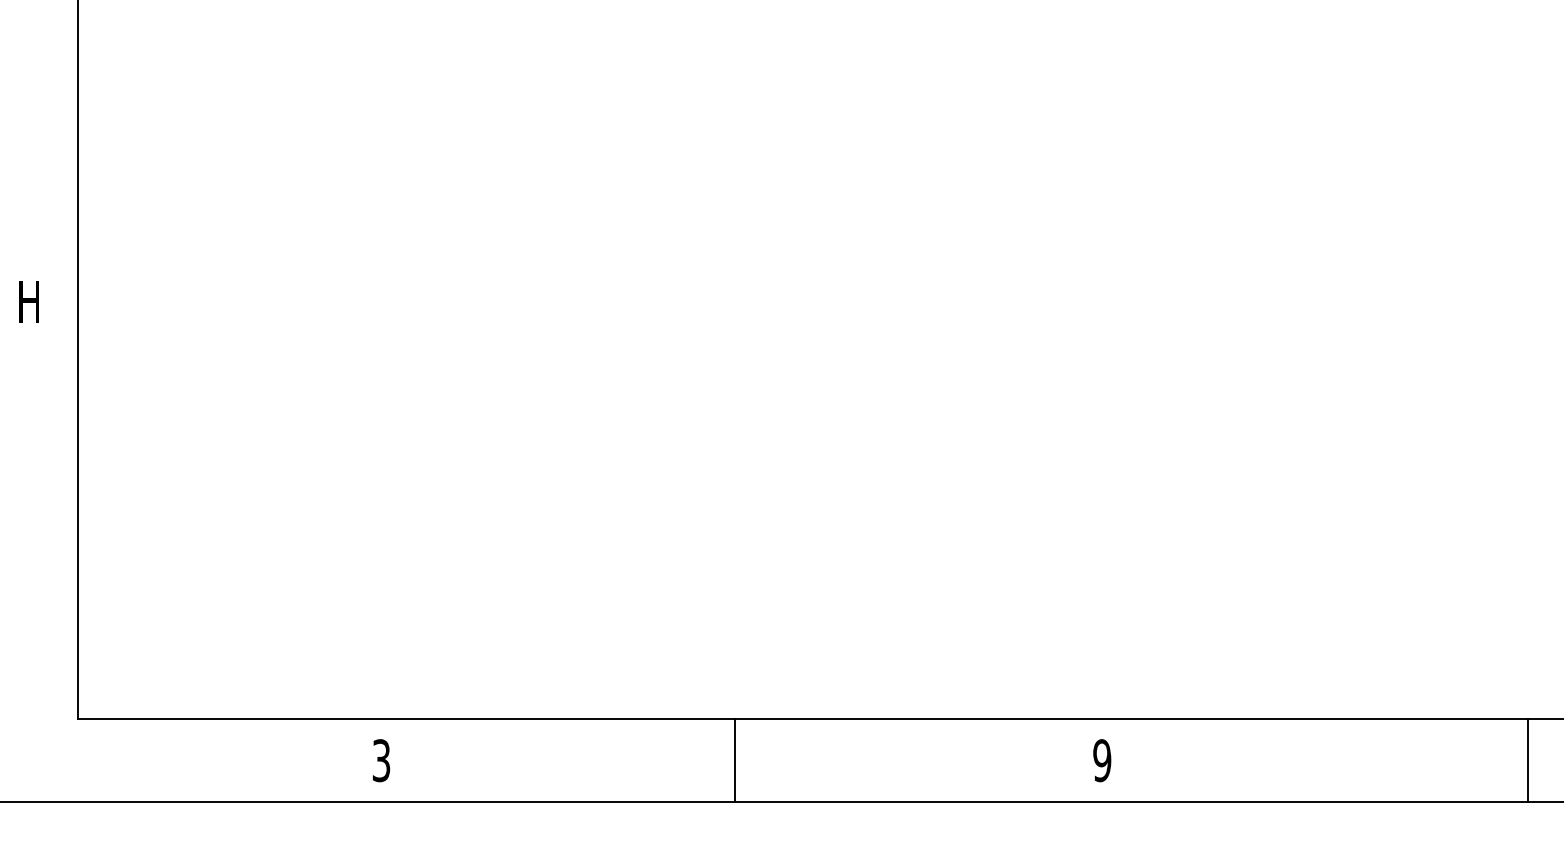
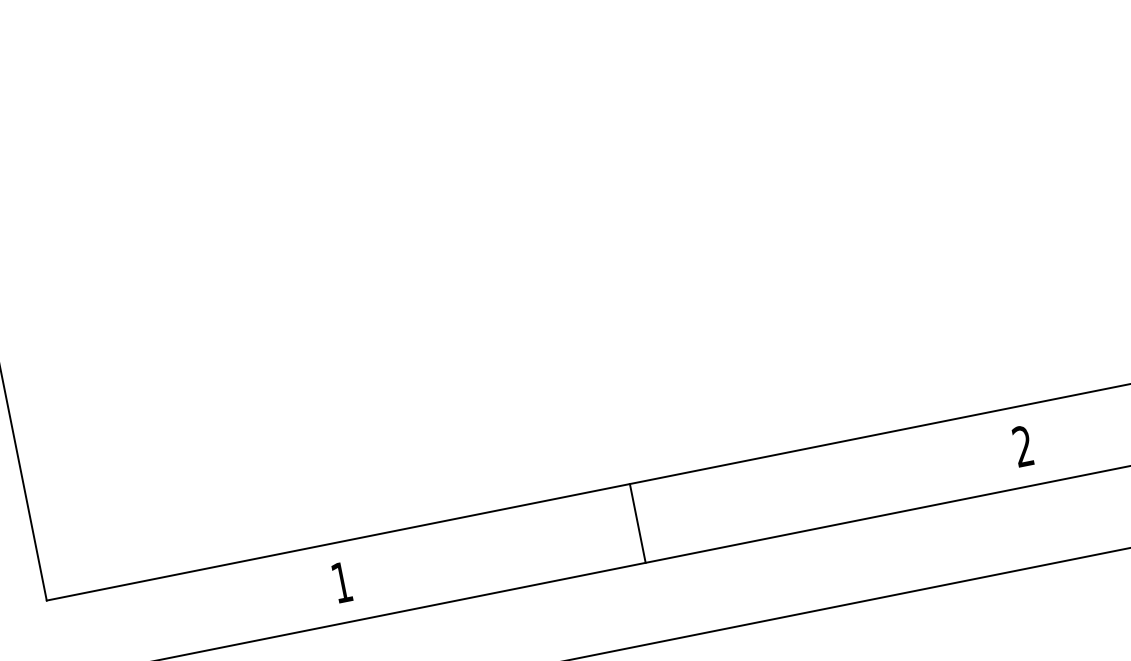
text: (381, 760) -> (341, 582), 3 -> 1
line: (735, 760) -> (637, 523), moved
text: (1102, 760) -> (1023, 446), 9 -> 2

